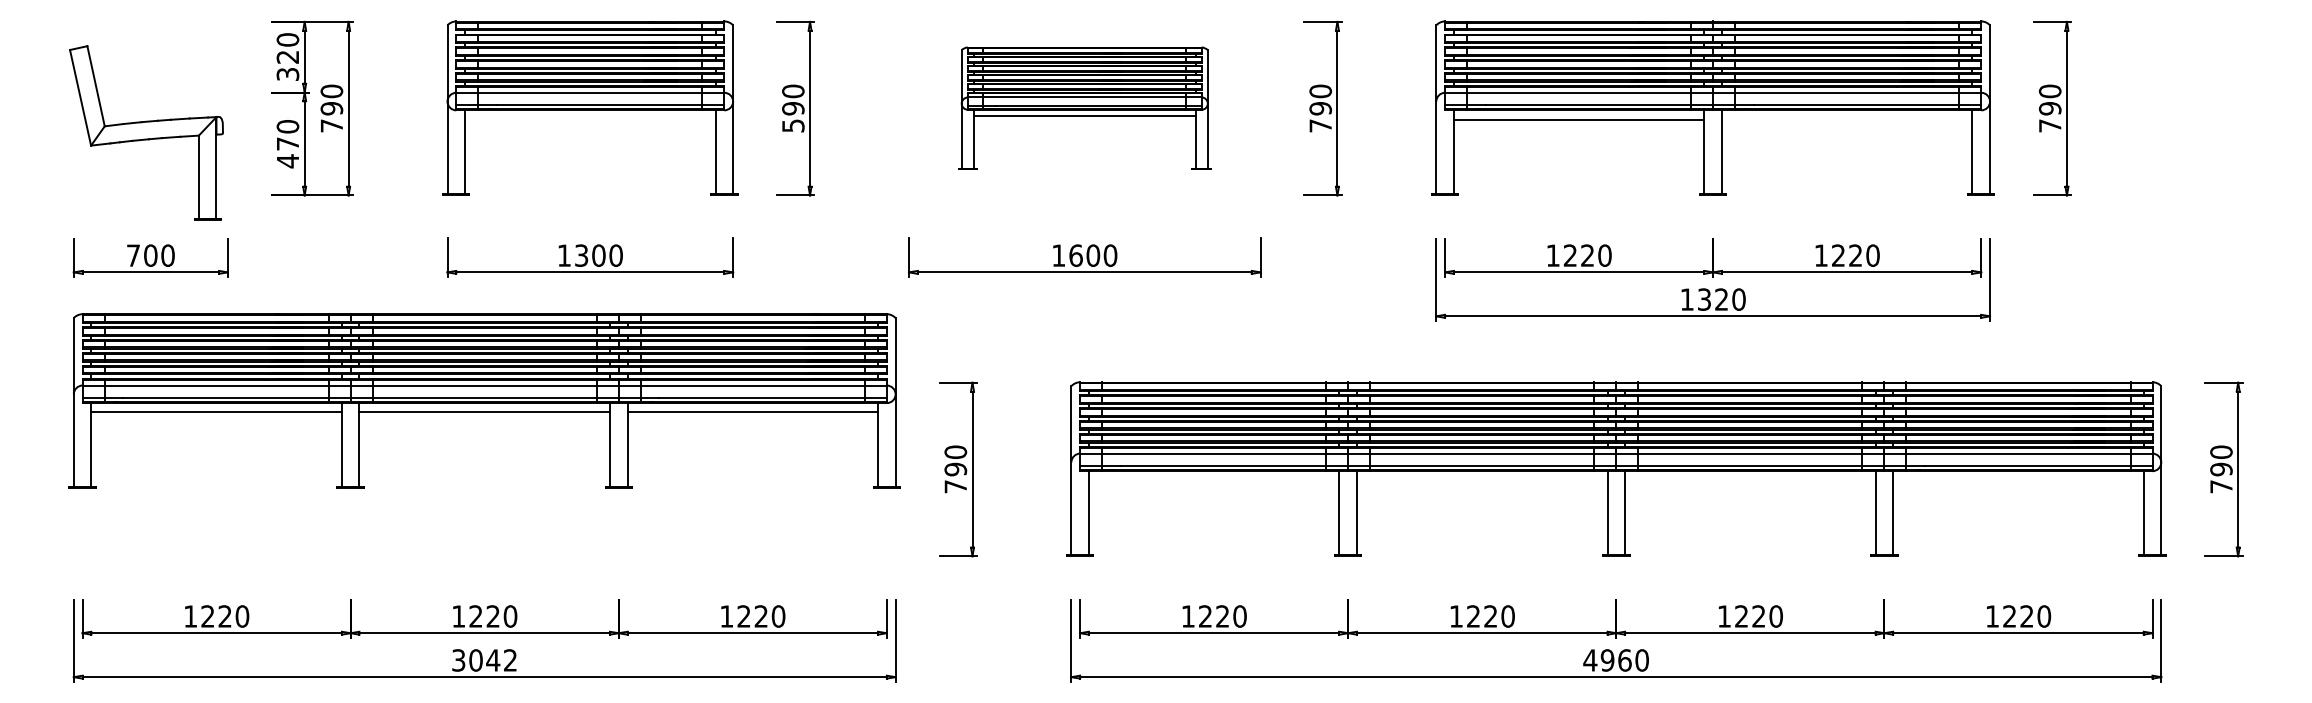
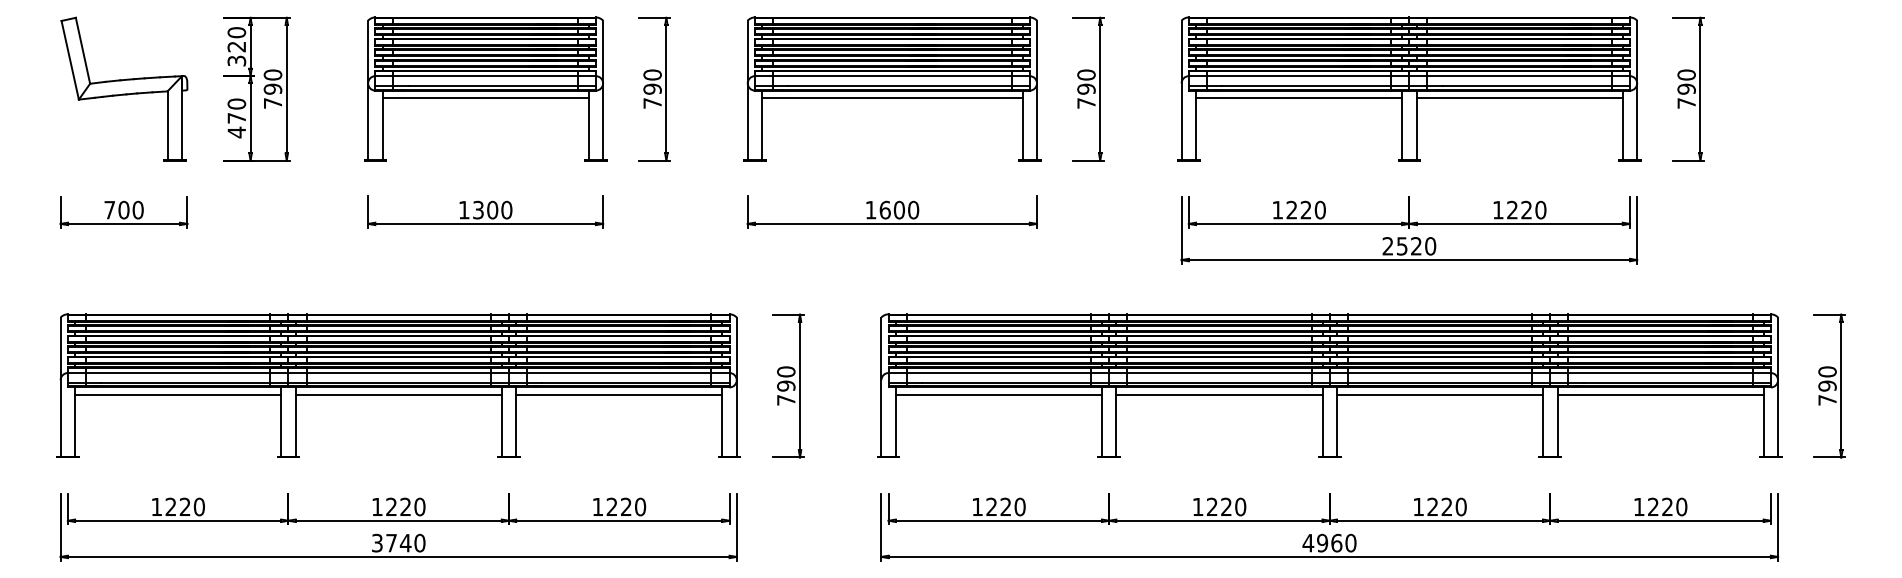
part: (1084, 107) -> (892, 88), size x1.43
line: (590, 119) -> (485, 98), added
line: (1847, 119) -> (1519, 98), added
text: (793, 126) -> (652, 103), 590 -> 790
part: (146, 132) -> (124, 88), moved
text: (1695, 299) -> (1394, 246), 1320 -> 2520
part: (484, 400) -> (398, 385), moved
line: (1213, 480) -> (998, 395), added
line: (1482, 480) -> (1219, 395), added
line: (1749, 480) -> (1439, 395), added
line: (2018, 480) -> (1660, 395), added
text: (492, 659) -> (405, 542), 3042 -> 3740

